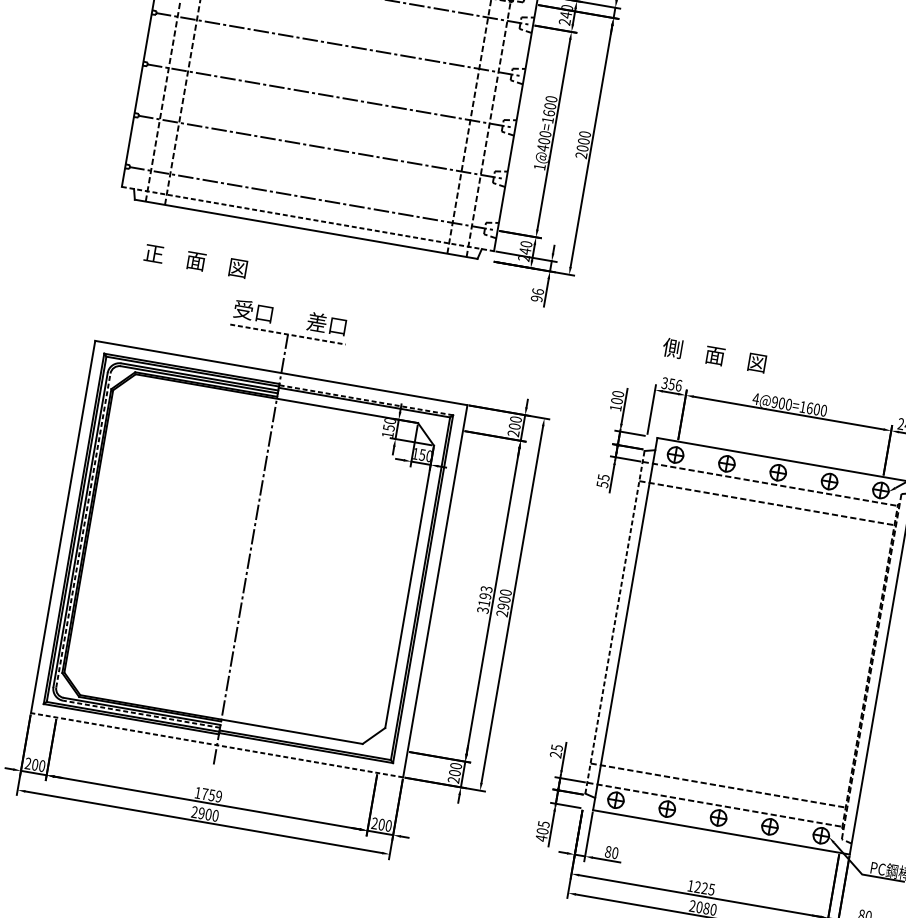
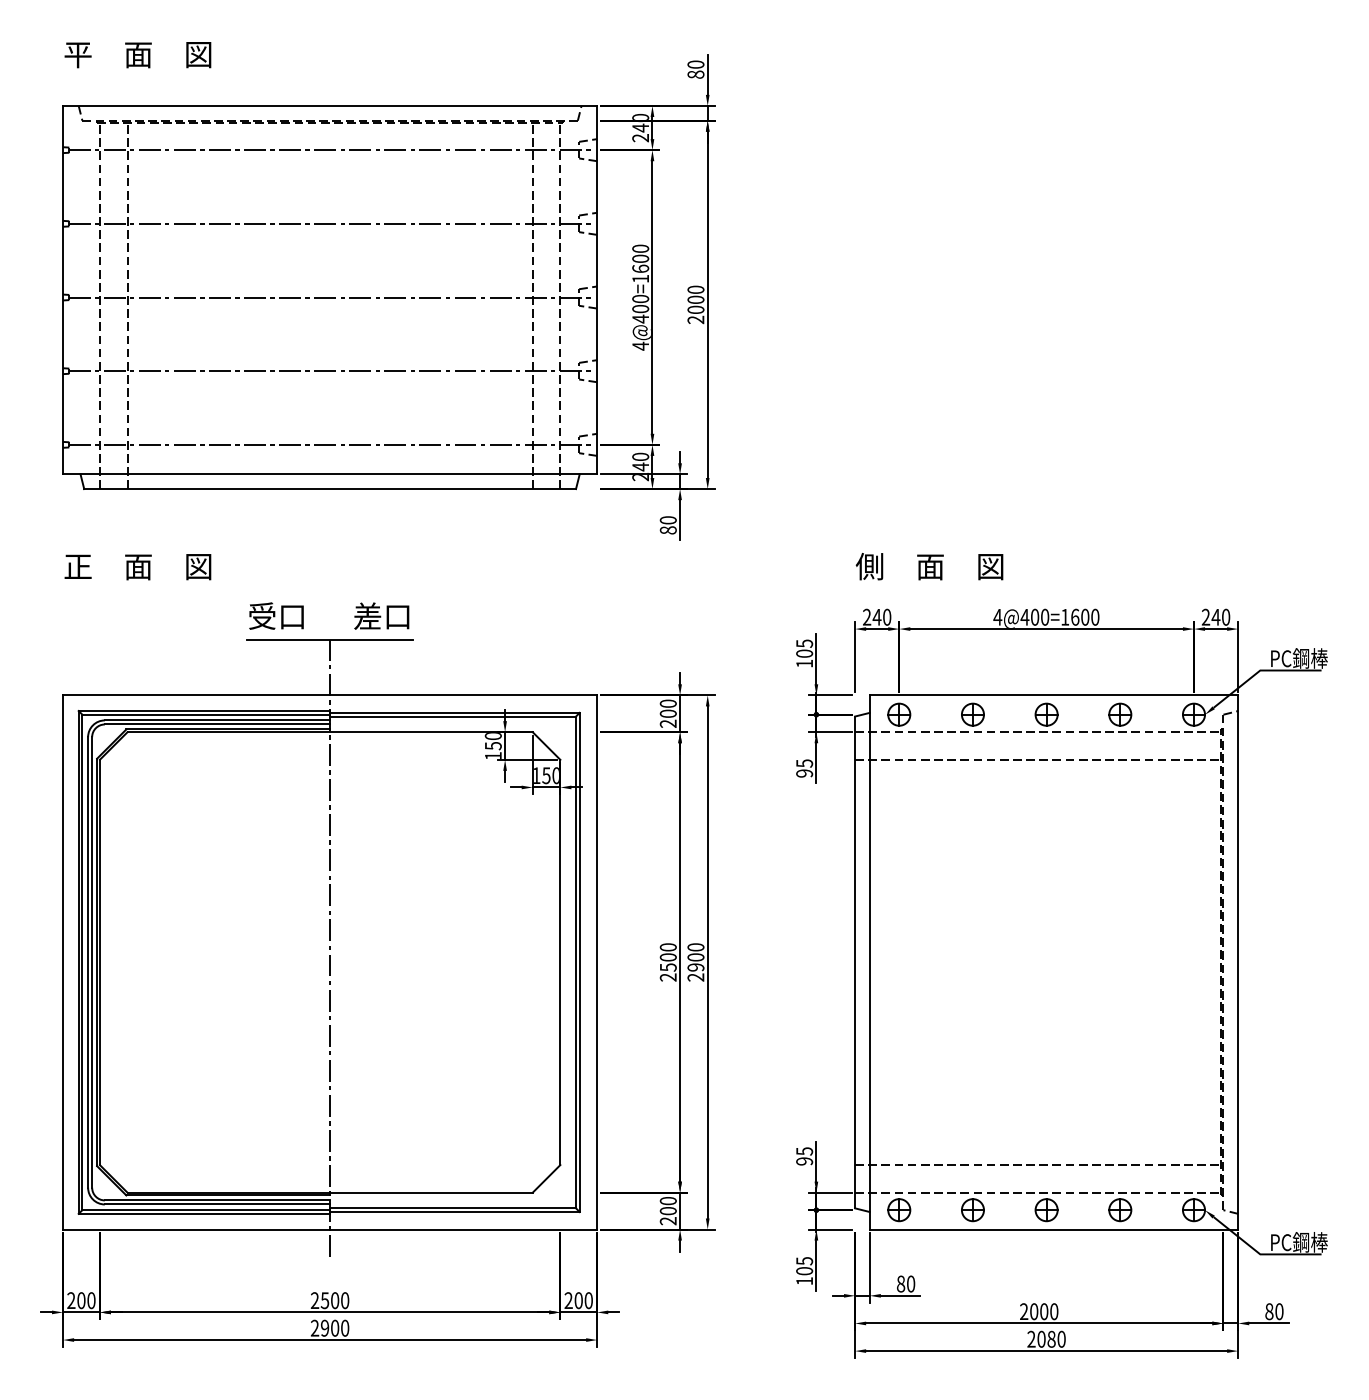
text: (539, 166) -> (640, 345), 1@400=1600 -> 4@400=1600
line: (308, 219) -> (330, 474), dashed -> solid
text: (195, 261) -> (137, 567), moved
text: (536, 295) -> (667, 525), 96 -> 80
line: (288, 334) -> (330, 640), dashed -> solid
text: (671, 383) -> (876, 616), 356 -> 240
text: (618, 394) -> (804, 643), 100 -> 105
line: (365, 399) -> (454, 712), dashed -> solid
text: (774, 401) -> (1024, 616), 4@900=1600 -> 4@400=1600
text: (602, 484) -> (804, 773), 55 -> 95
line: (83, 529) -> (92, 961), dashed -> solid
text: (484, 599) -> (668, 962), 3193 -> 2500
line: (615, 622) -> (855, 962), dashed -> solid
line: (141, 714) -> (217, 1204), dashed -> solid
line: (216, 745) -> (329, 1229), dashed -> solid
text: (555, 754) -> (804, 1161), 25 -> 95
text: (208, 794) -> (329, 1300), 1759 -> 2500
text: (541, 837) -> (804, 1280), 405 -> 105
text: (701, 887) -> (1039, 1311), 1225 -> 2000

